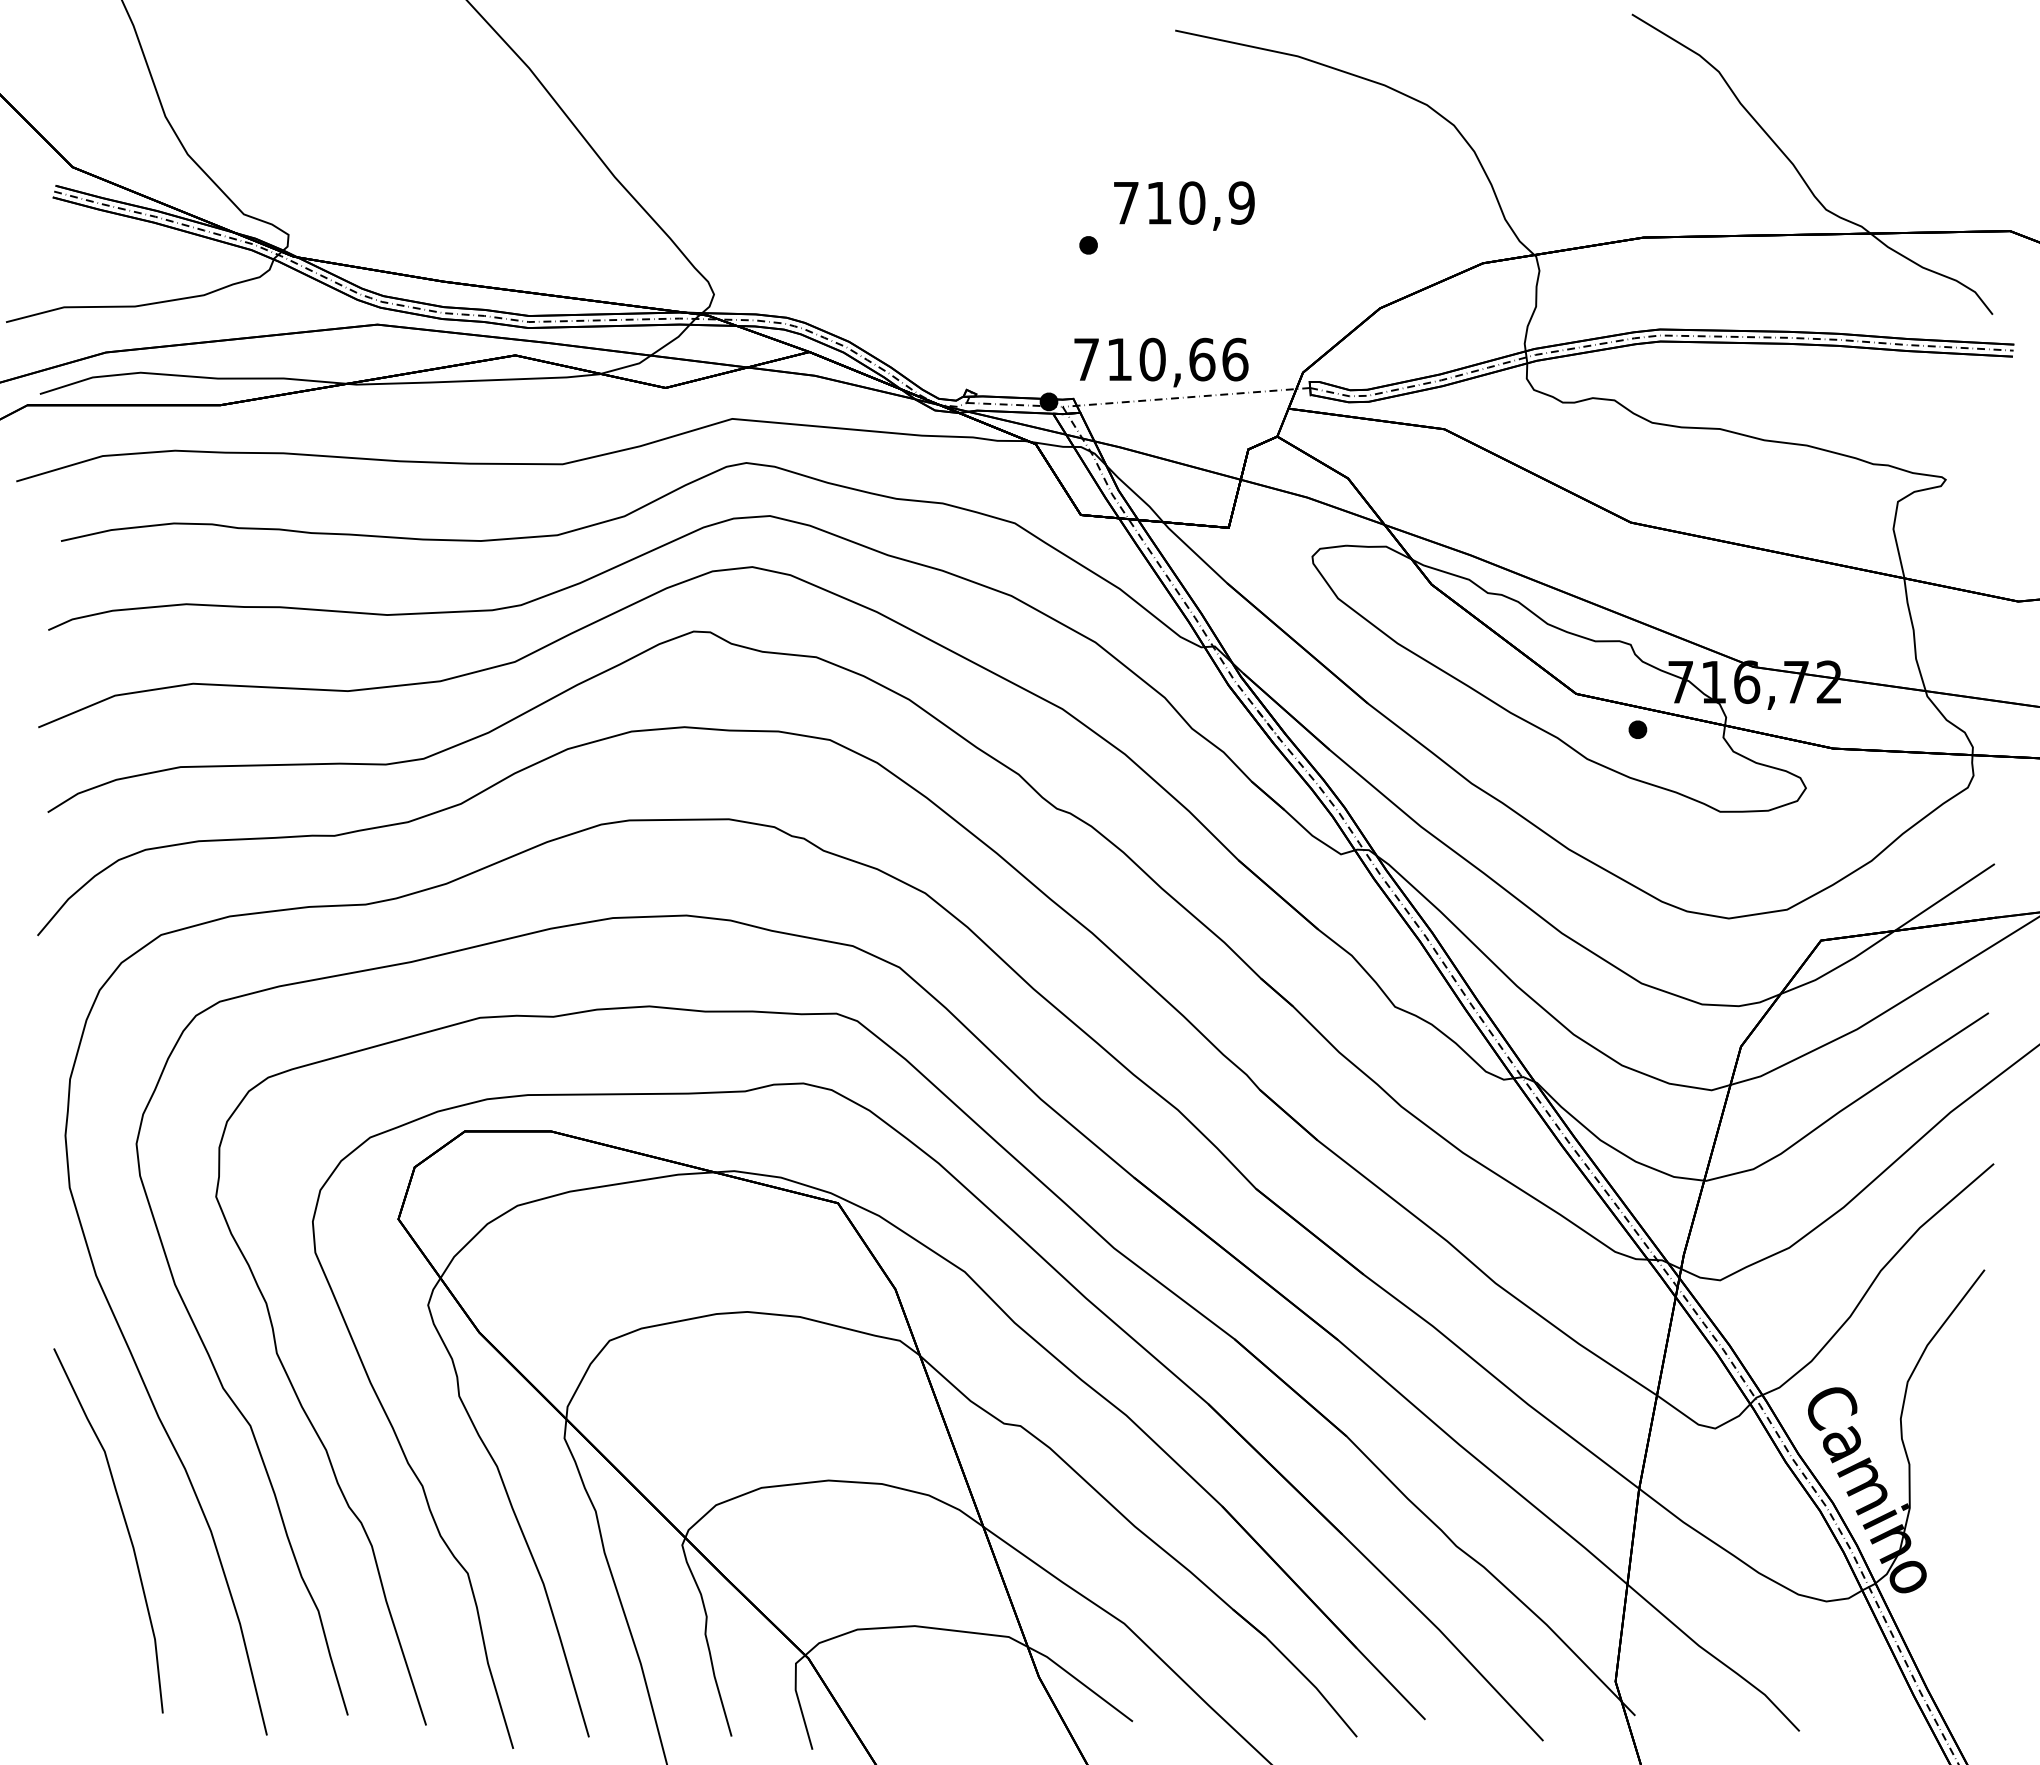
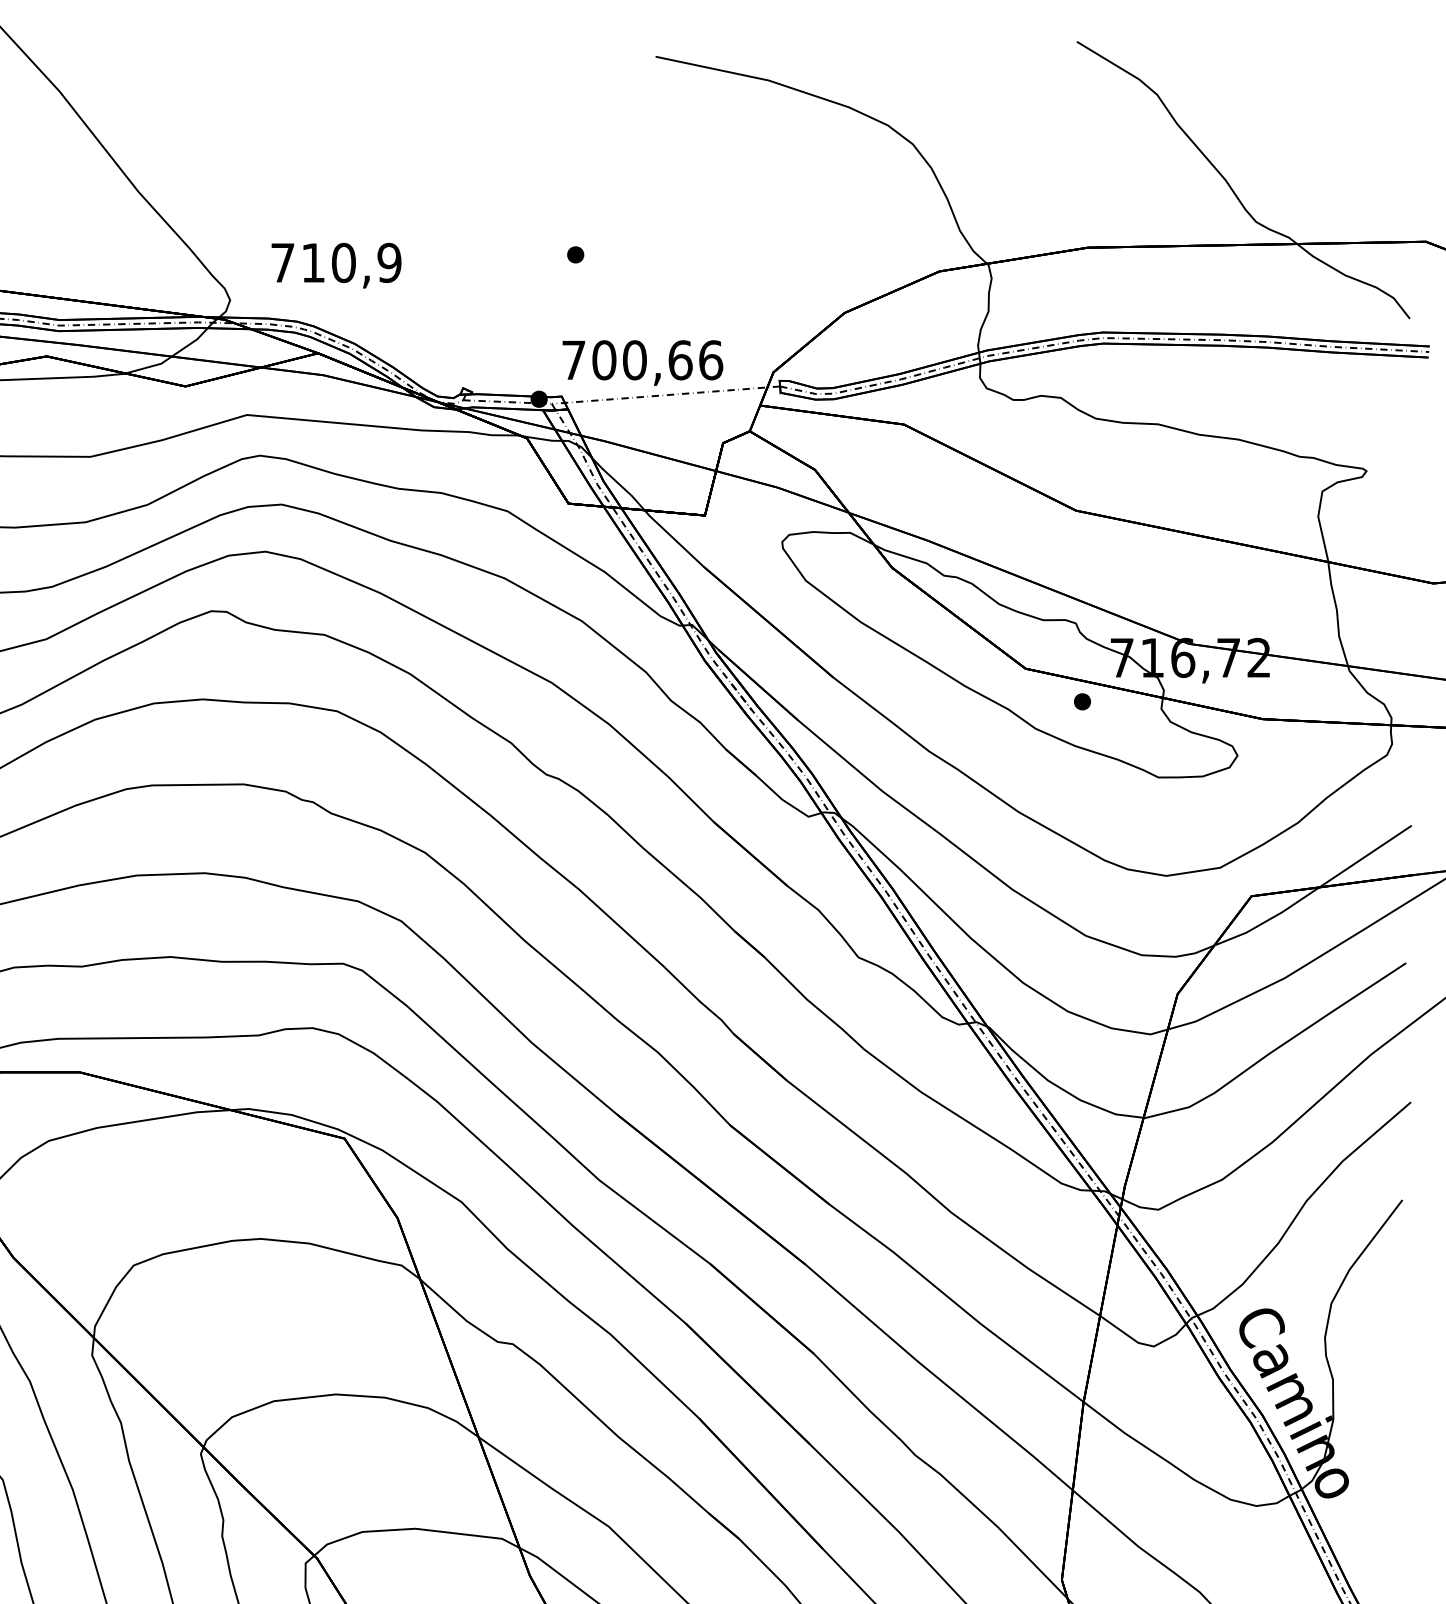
text: (1184, 205) -> (336, 265), moved
text: (1119, 359) -> (604, 360), 710,66 -> 700,66

